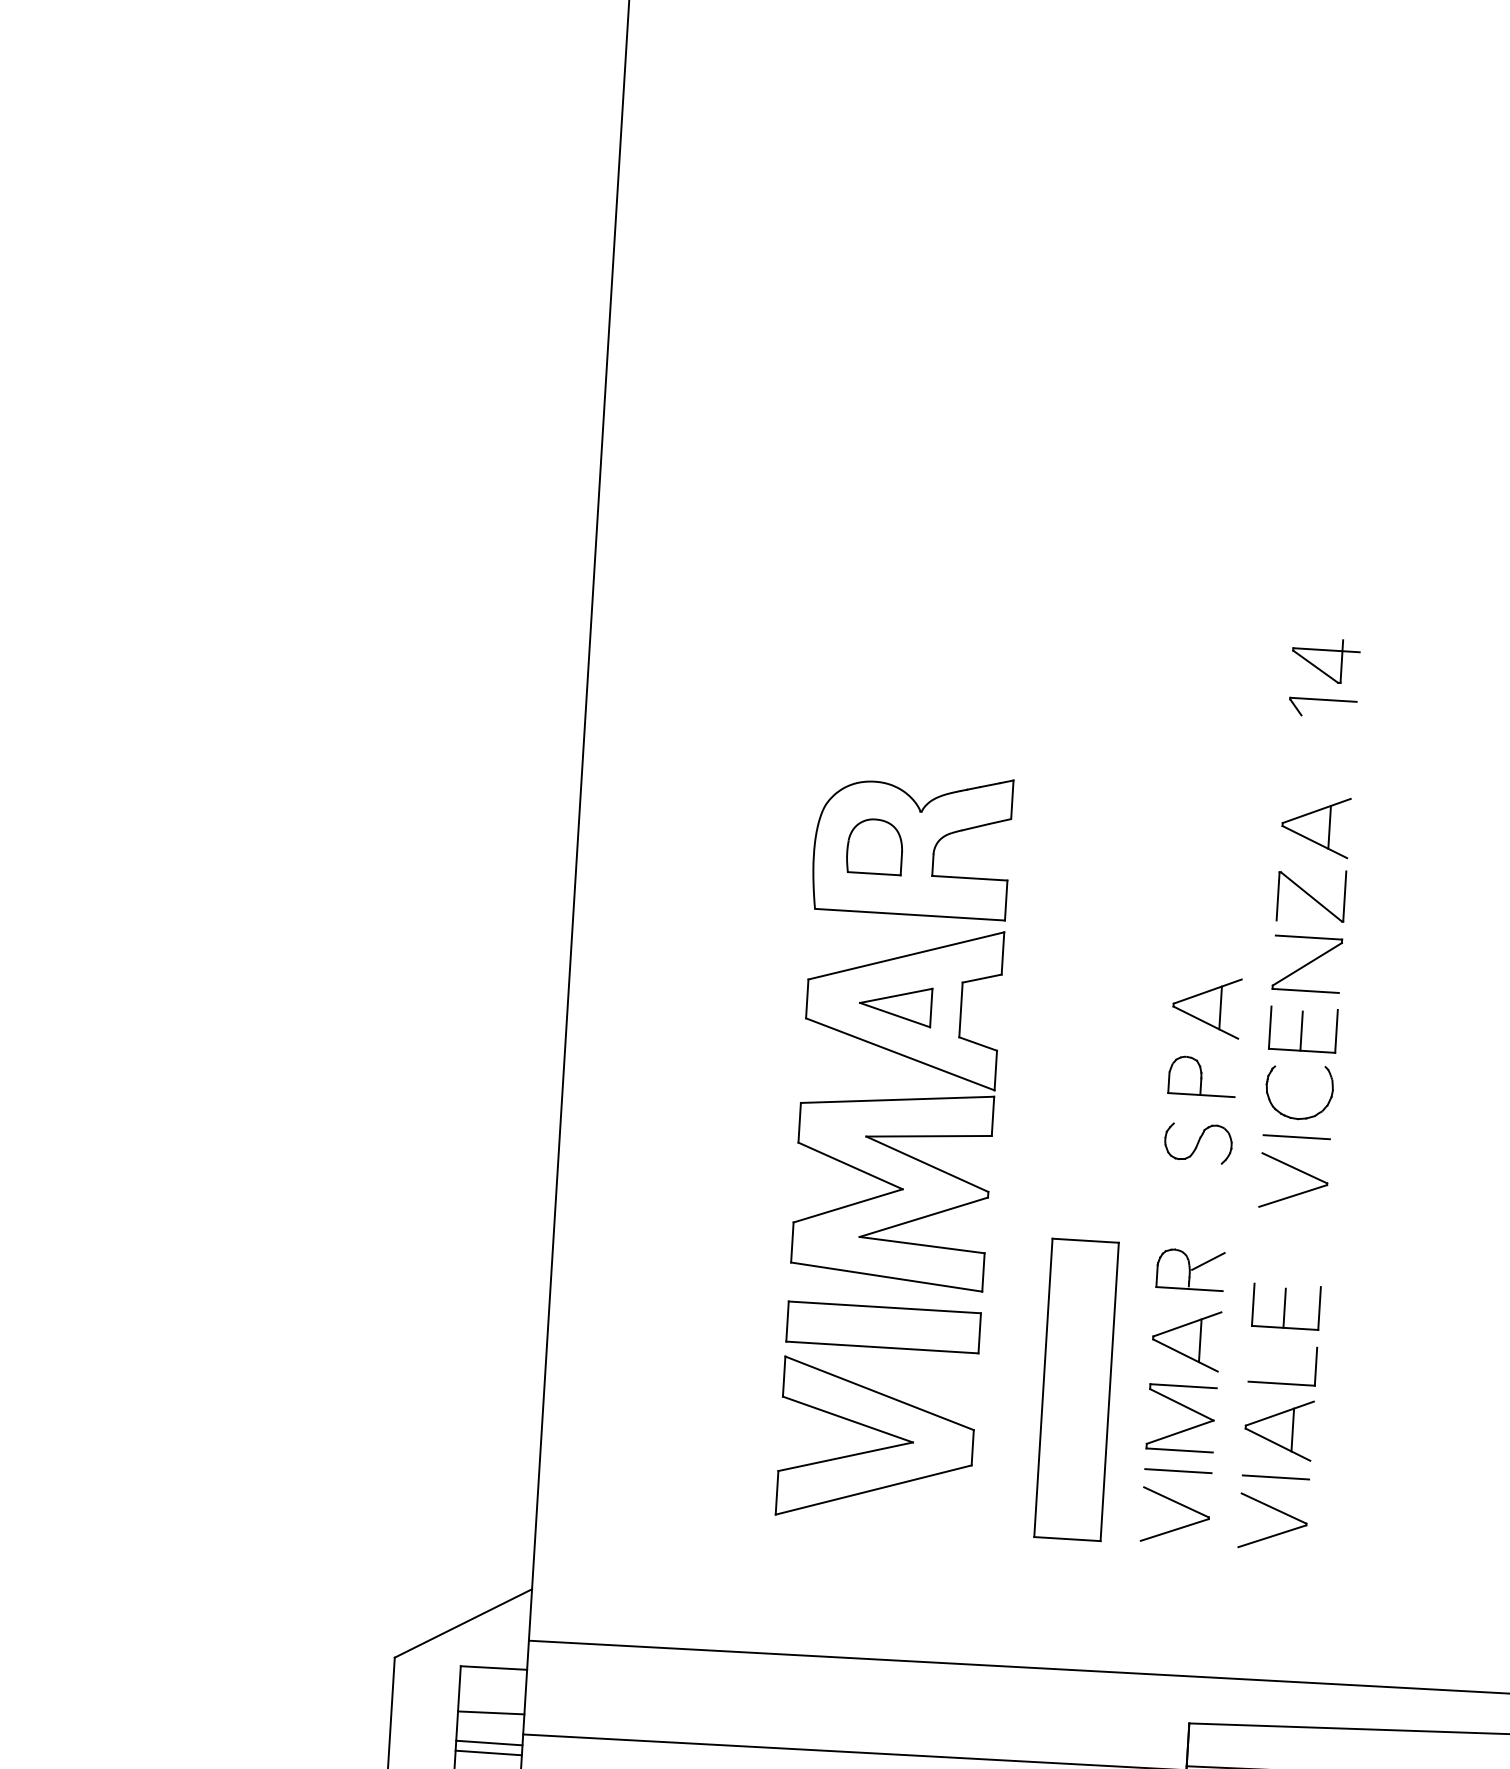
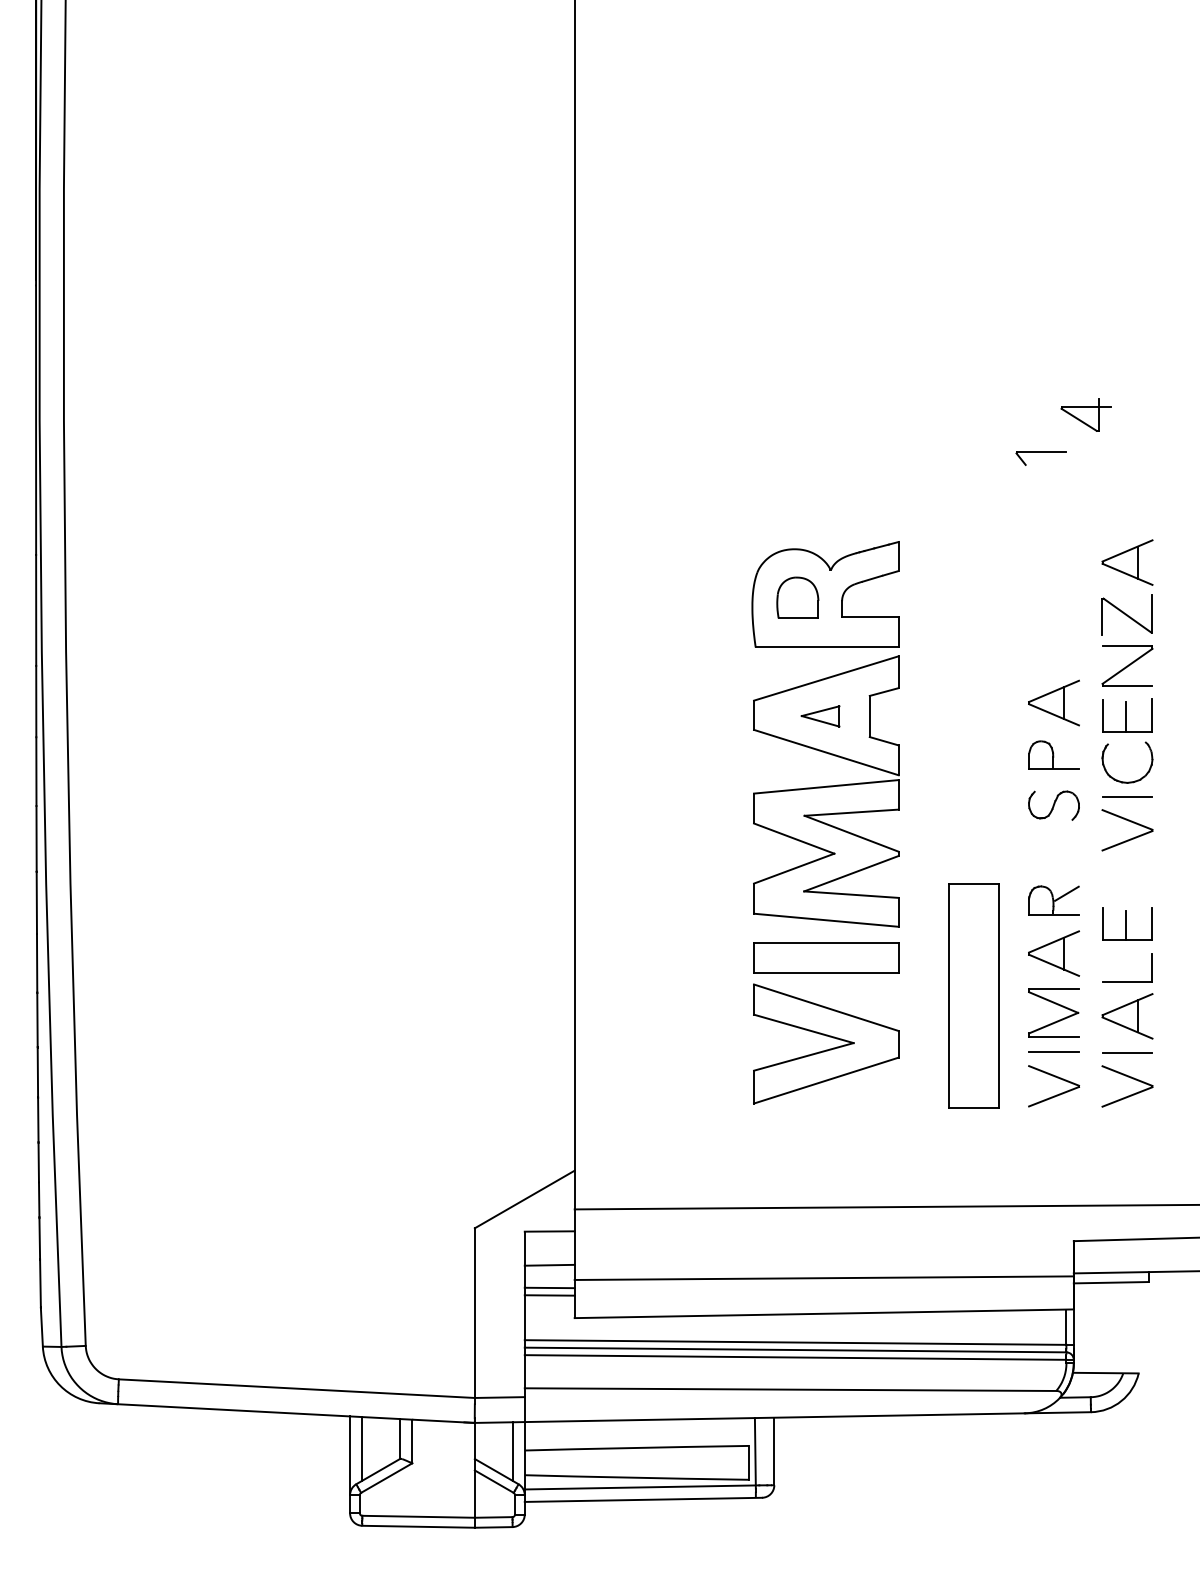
part: (1324, 660) -> (1085, 414), moved
part: (1321, 708) -> (1040, 458), moved
part: (895, 1005) -> (820, 716), size x0.7

